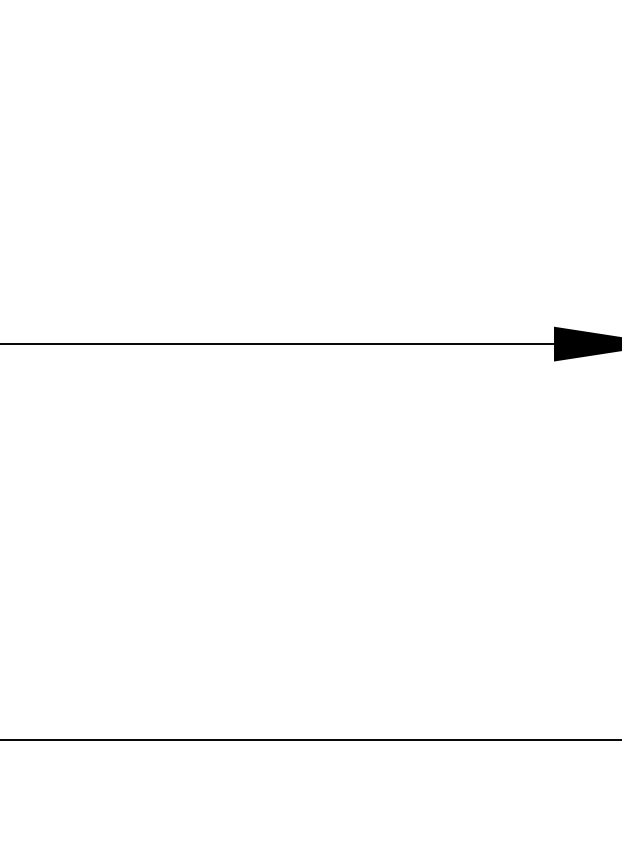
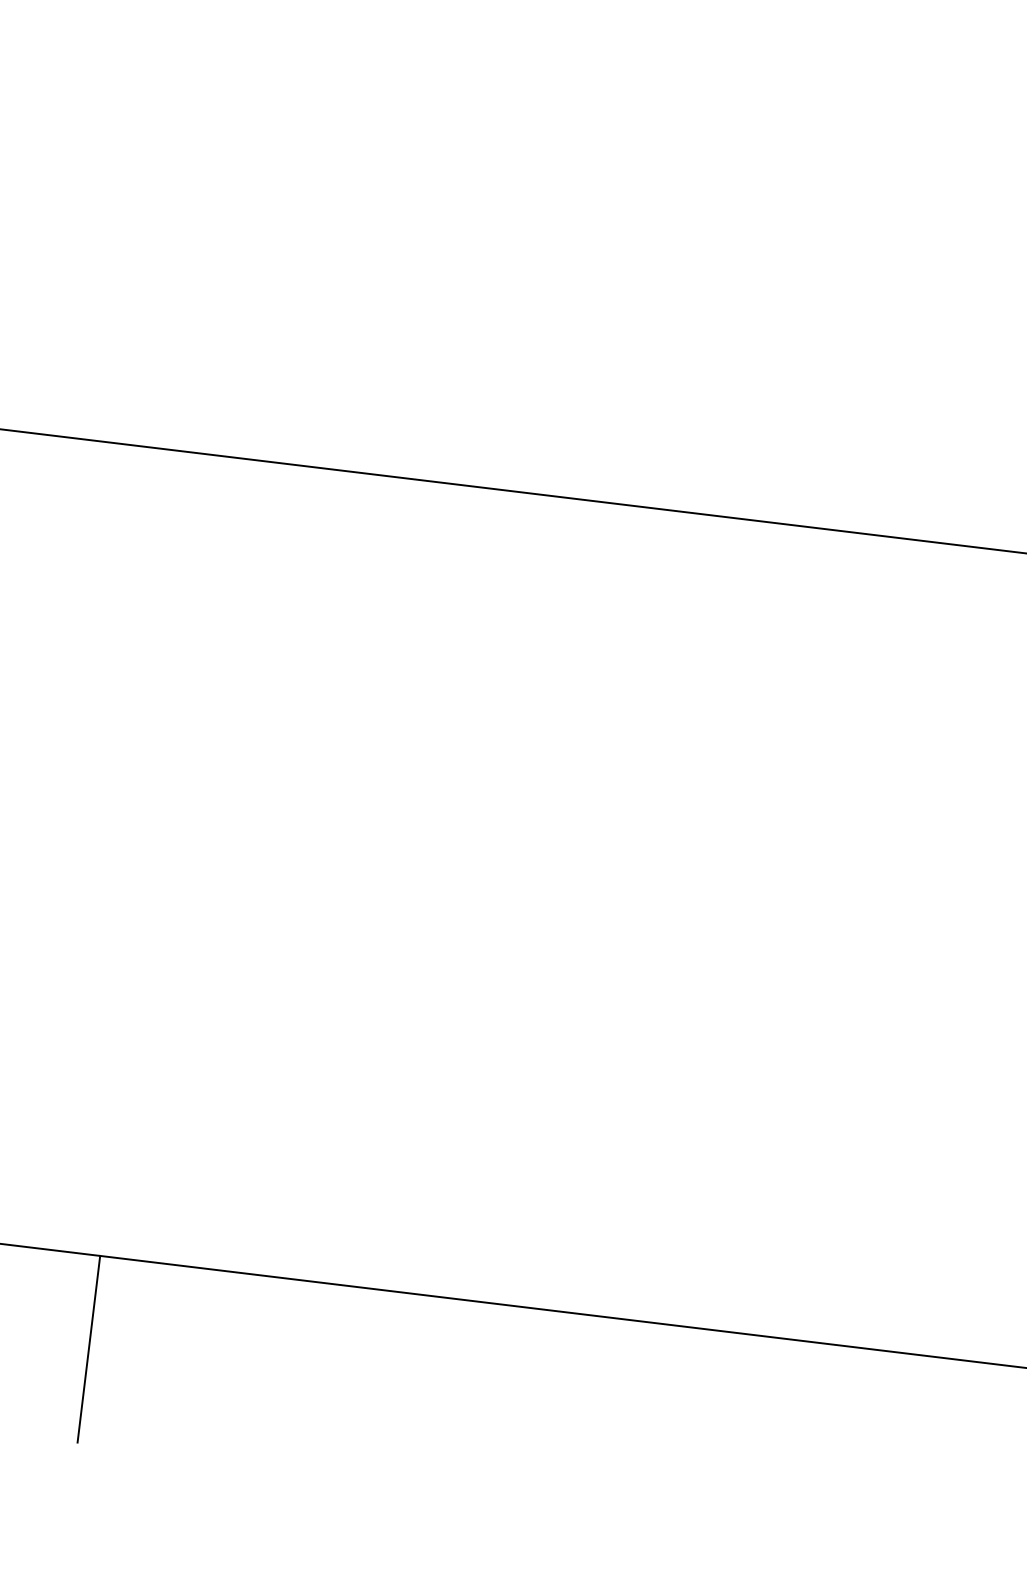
line: (97, 786) -> (89, 1349), added

